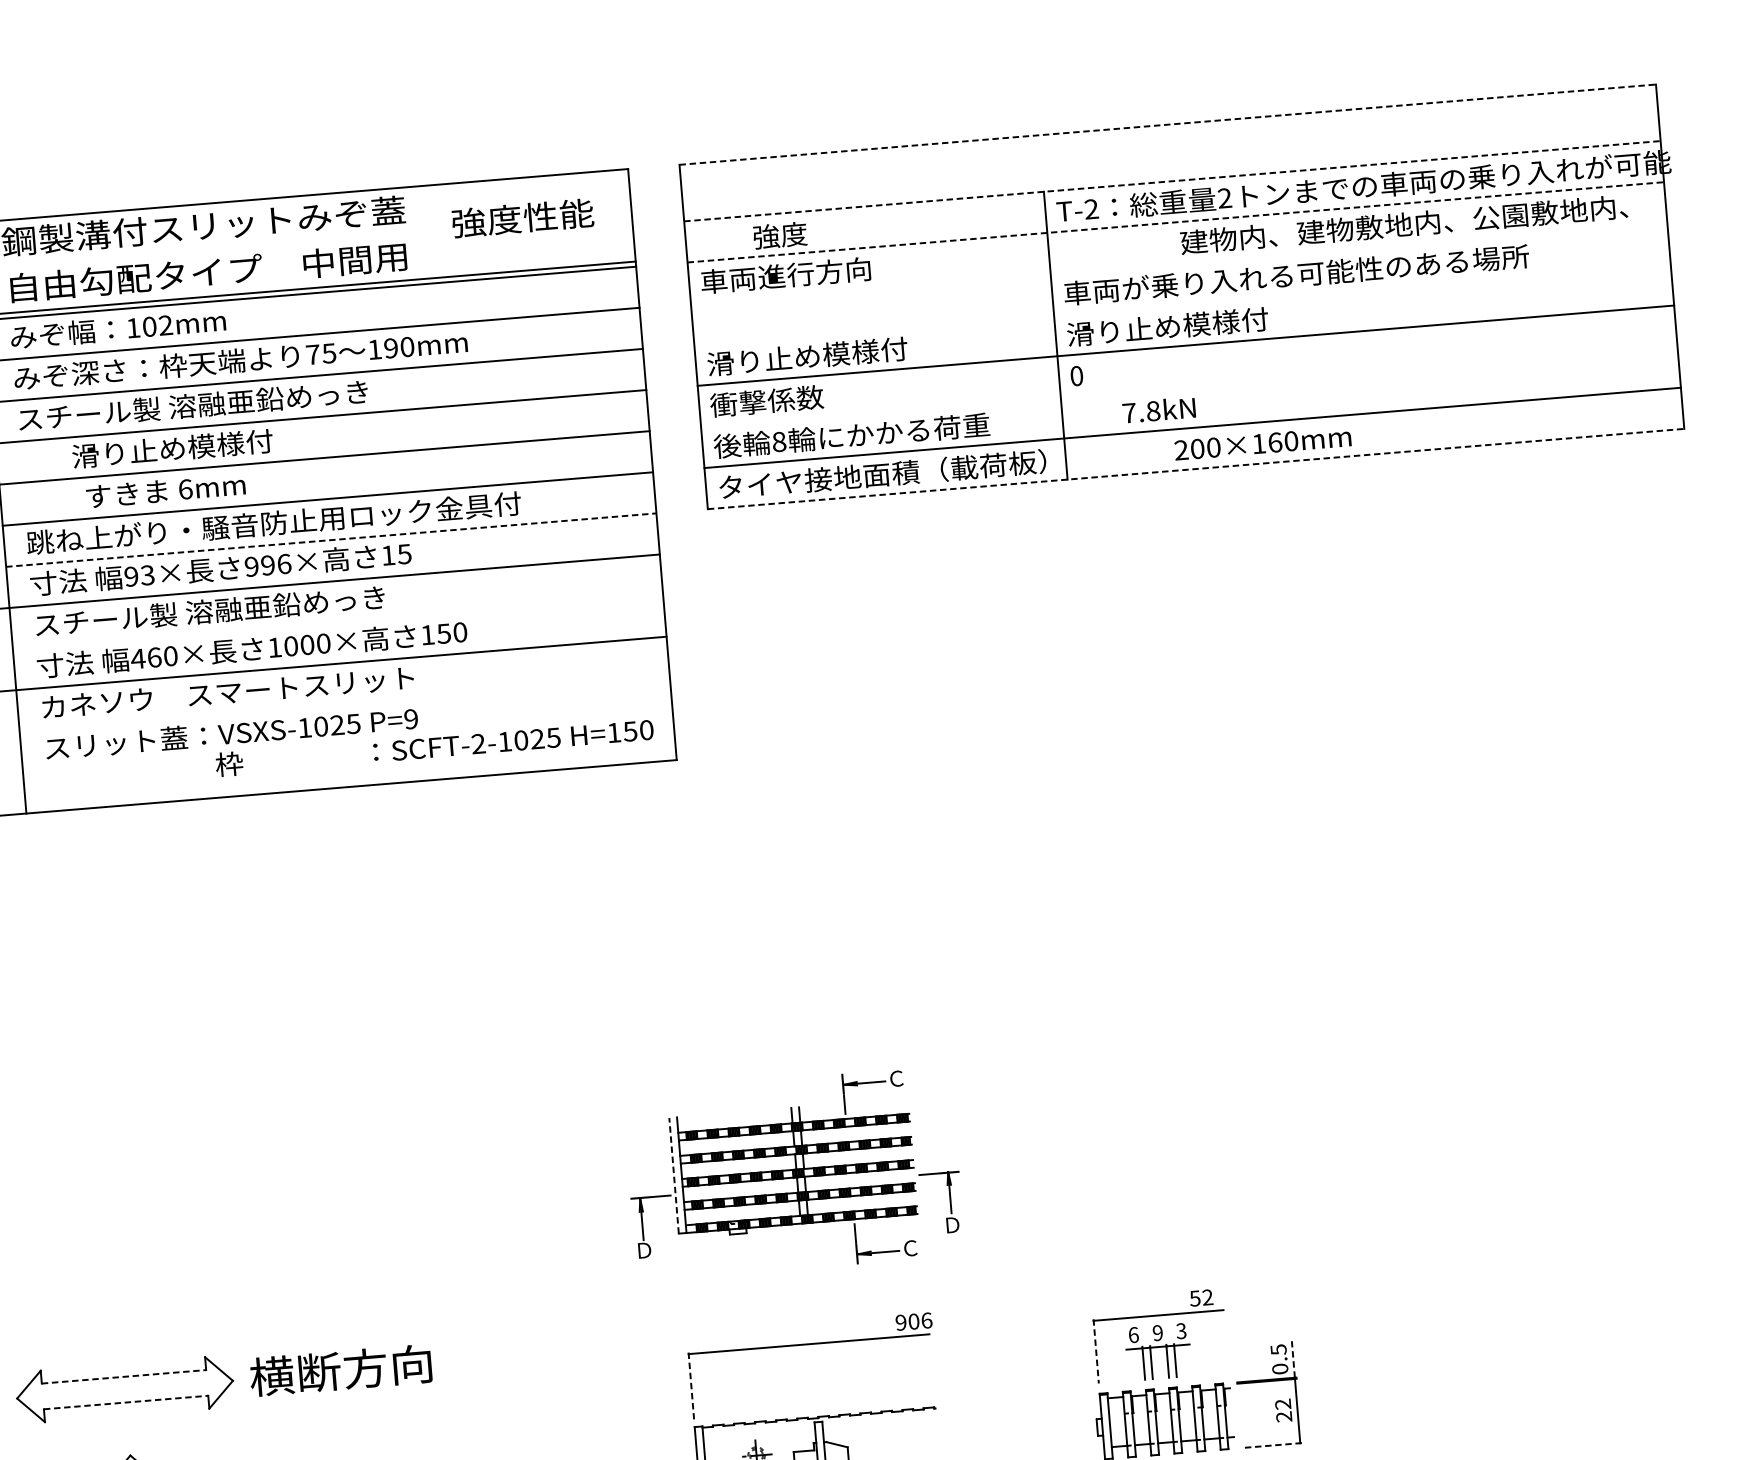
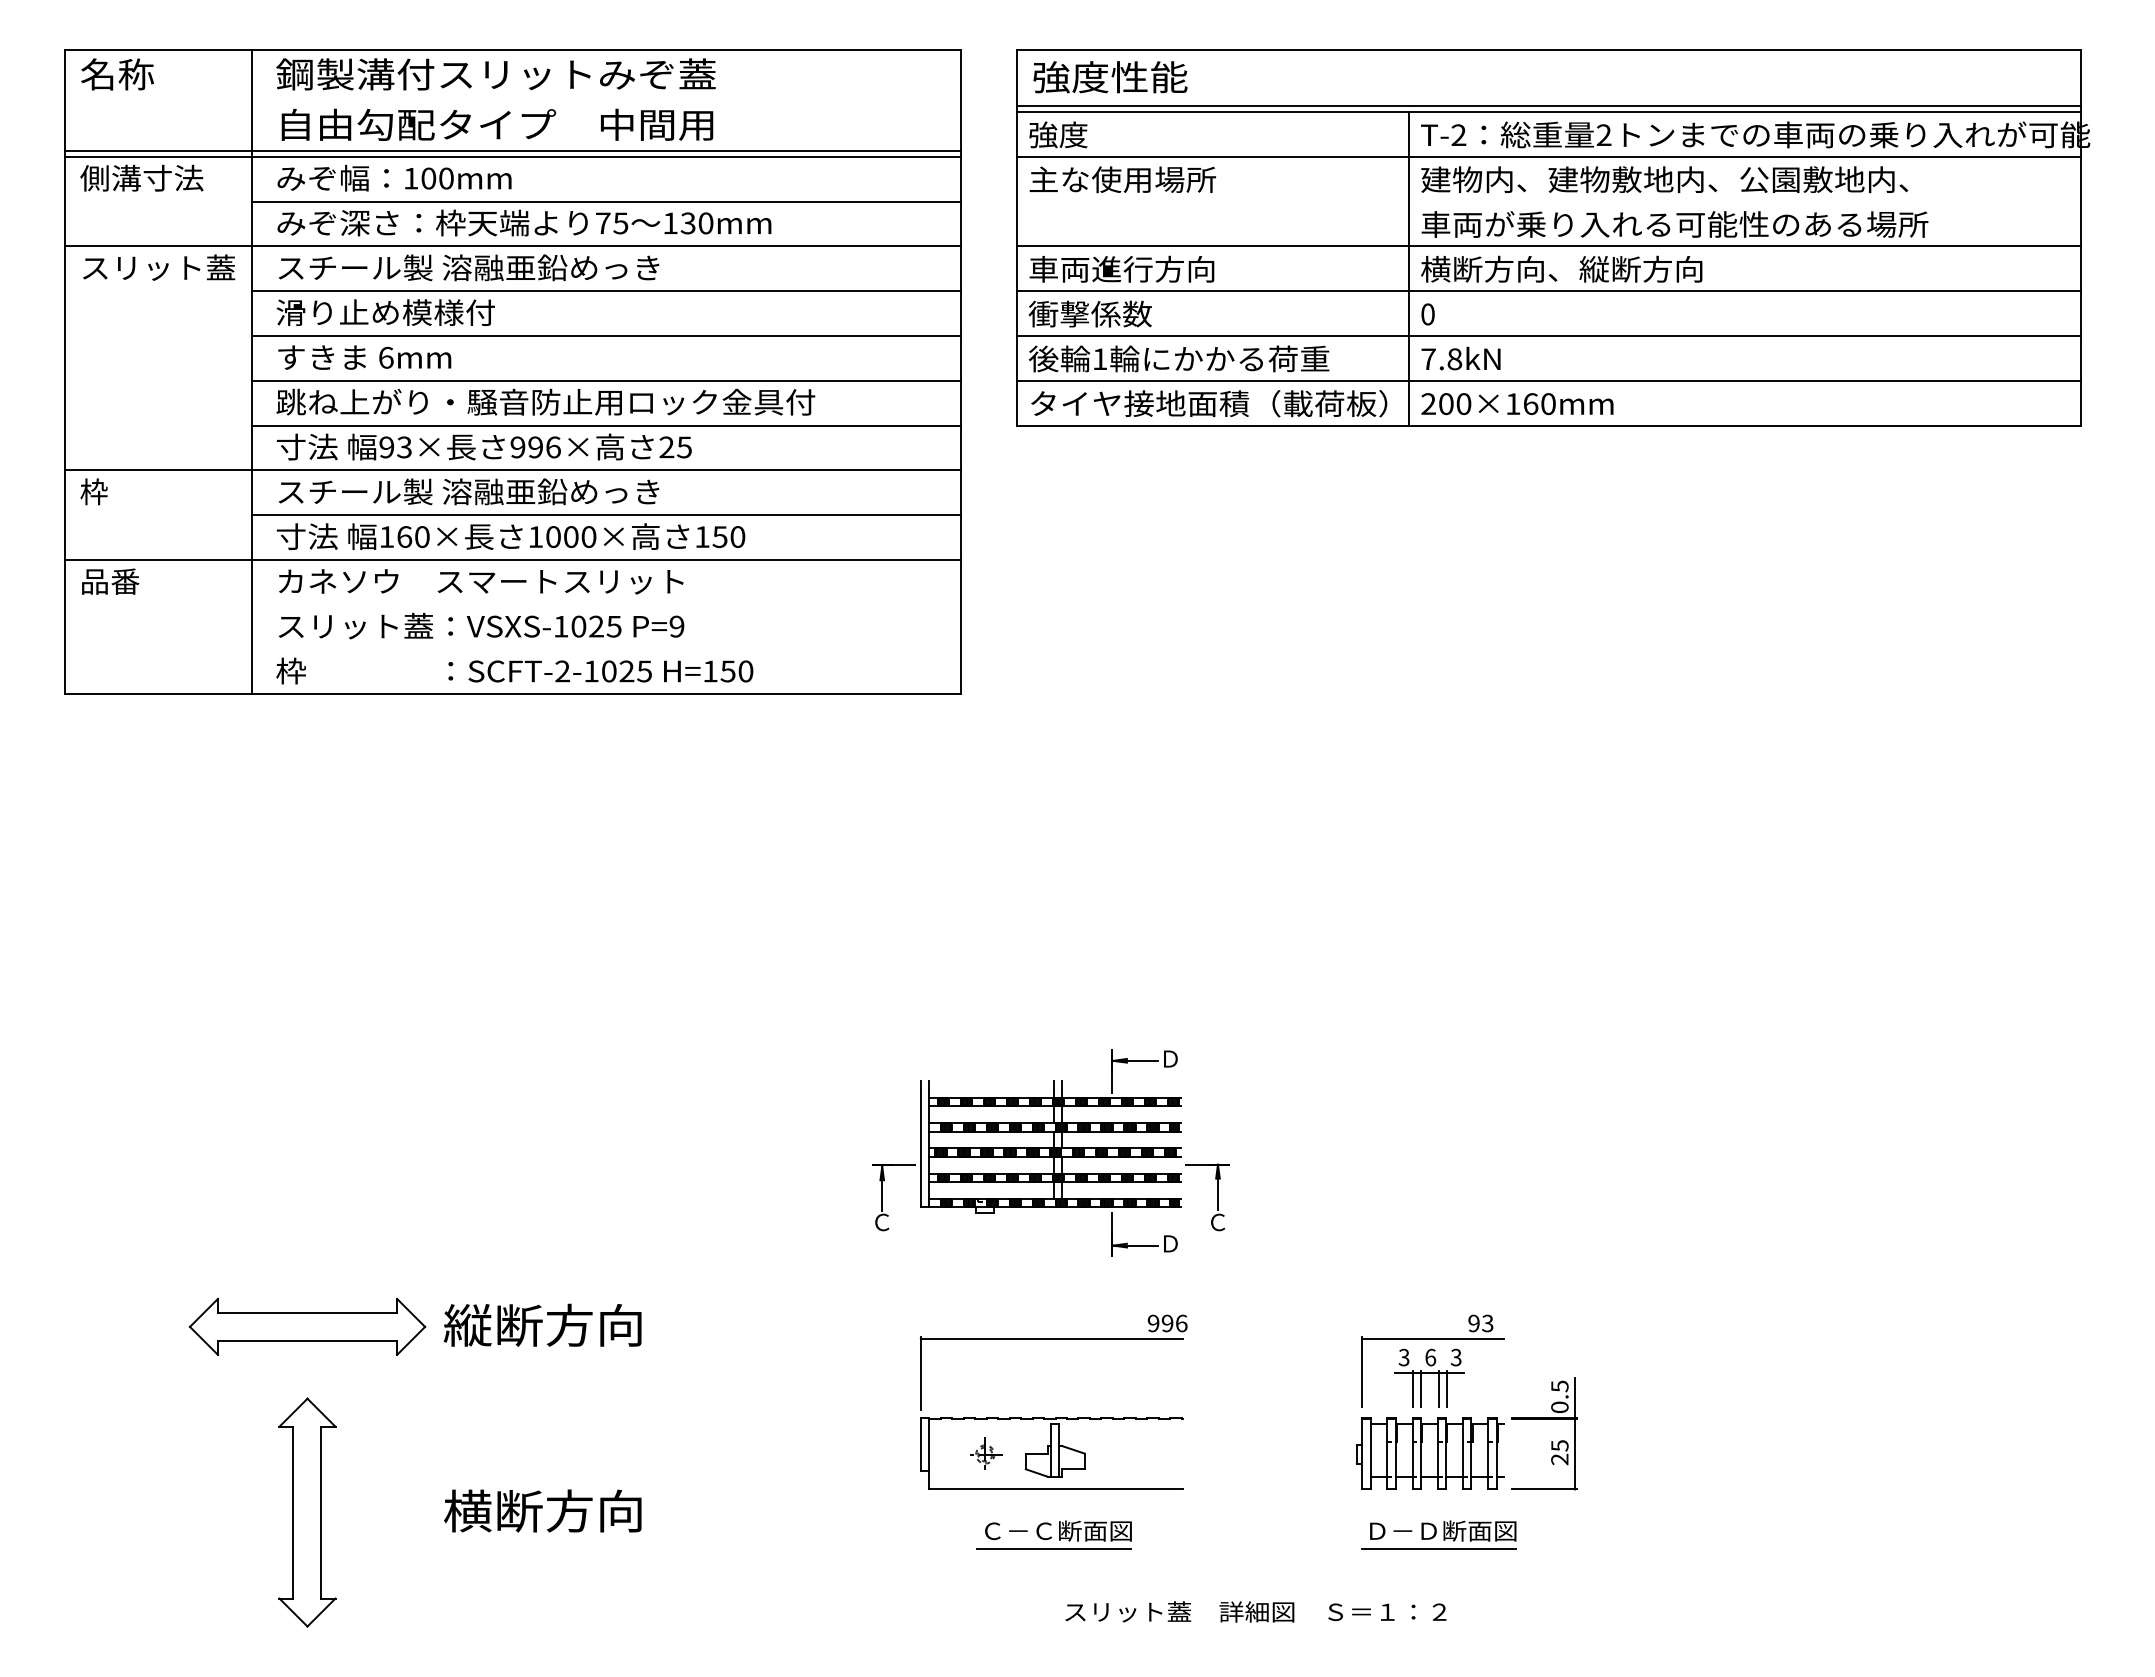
line: (1168, 124) -> (1549, 50), dashed -> solid
line: (1171, 176) -> (1548, 106), added
line: (1173, 181) -> (1549, 112), dashed -> solid
text: (522, 218) -> (1110, 77), moved
line: (1176, 222) -> (1549, 156), dashed -> solid
text: (1403, 224) -> (1664, 179), moved
text: (780, 235) -> (1058, 134), moved
text: (786, 275) -> (1122, 179), 車両進行方向 -> 主な使用場所
line: (1182, 304) -> (1548, 246), added
text: (1195, 323) -> (1561, 268), 滑り止め模様付 -> 横断方向、縦断方向
text: (165, 325) -> (446, 178), 102mm -> 100mm
text: (390, 348) -> (687, 223), 190mm -> 130mm
text: (807, 355) -> (1138, 268), 滑り止め模様付 -> 車両進行方向
line: (1189, 387) -> (1548, 336), added
text: (1158, 410) -> (1460, 358), moved
text: (778, 442) -> (1099, 359), 8 -> 1
text: (1262, 443) -> (1517, 404), moved
text: (172, 448) -> (385, 312), moved
line: (1196, 468) -> (1549, 425), dashed -> solid
text: (165, 490) -> (364, 357), moved
line: (331, 539) -> (606, 425), dashed -> solid
text: (388, 555) -> (666, 447), 15 -> 25
line: (338, 622) -> (606, 515), added
text: (137, 658) -> (386, 536), 460× -> 160×
text: (434, 746) -> (514, 670), moved
text: (896, 1078) -> (1170, 1058), Ｃ -> Ｄ
line: (673, 1175) -> (920, 1143), dashed -> solid
text: (953, 1225) -> (1218, 1222), Ｄ -> Ｃ
text: (910, 1248) -> (1170, 1243), Ｃ -> Ｄ
text: (644, 1250) -> (882, 1222), Ｄ -> Ｃ
text: (1201, 1298) -> (1480, 1323), 52 -> 93
text: (913, 1321) -> (1167, 1323), 906 -> 996
text: (1157, 1333) -> (1430, 1357), 9 -> 6
text: (1133, 1335) -> (1403, 1357), 6 -> 3
line: (1096, 1351) -> (1362, 1372), dashed -> solid
line: (1293, 1359) -> (1574, 1398), dashed -> solid
line: (123, 1376) -> (307, 1312), dashed -> solid
text: (271, 1376) -> (467, 1325), 横断方向 -> 縦断方向
line: (691, 1386) -> (920, 1373), dashed -> solid
line: (126, 1402) -> (307, 1340), dashed -> solid
text: (1282, 1404) -> (1559, 1445), 22 -> 25
line: (1271, 1445) -> (1543, 1489), dashed -> solid

